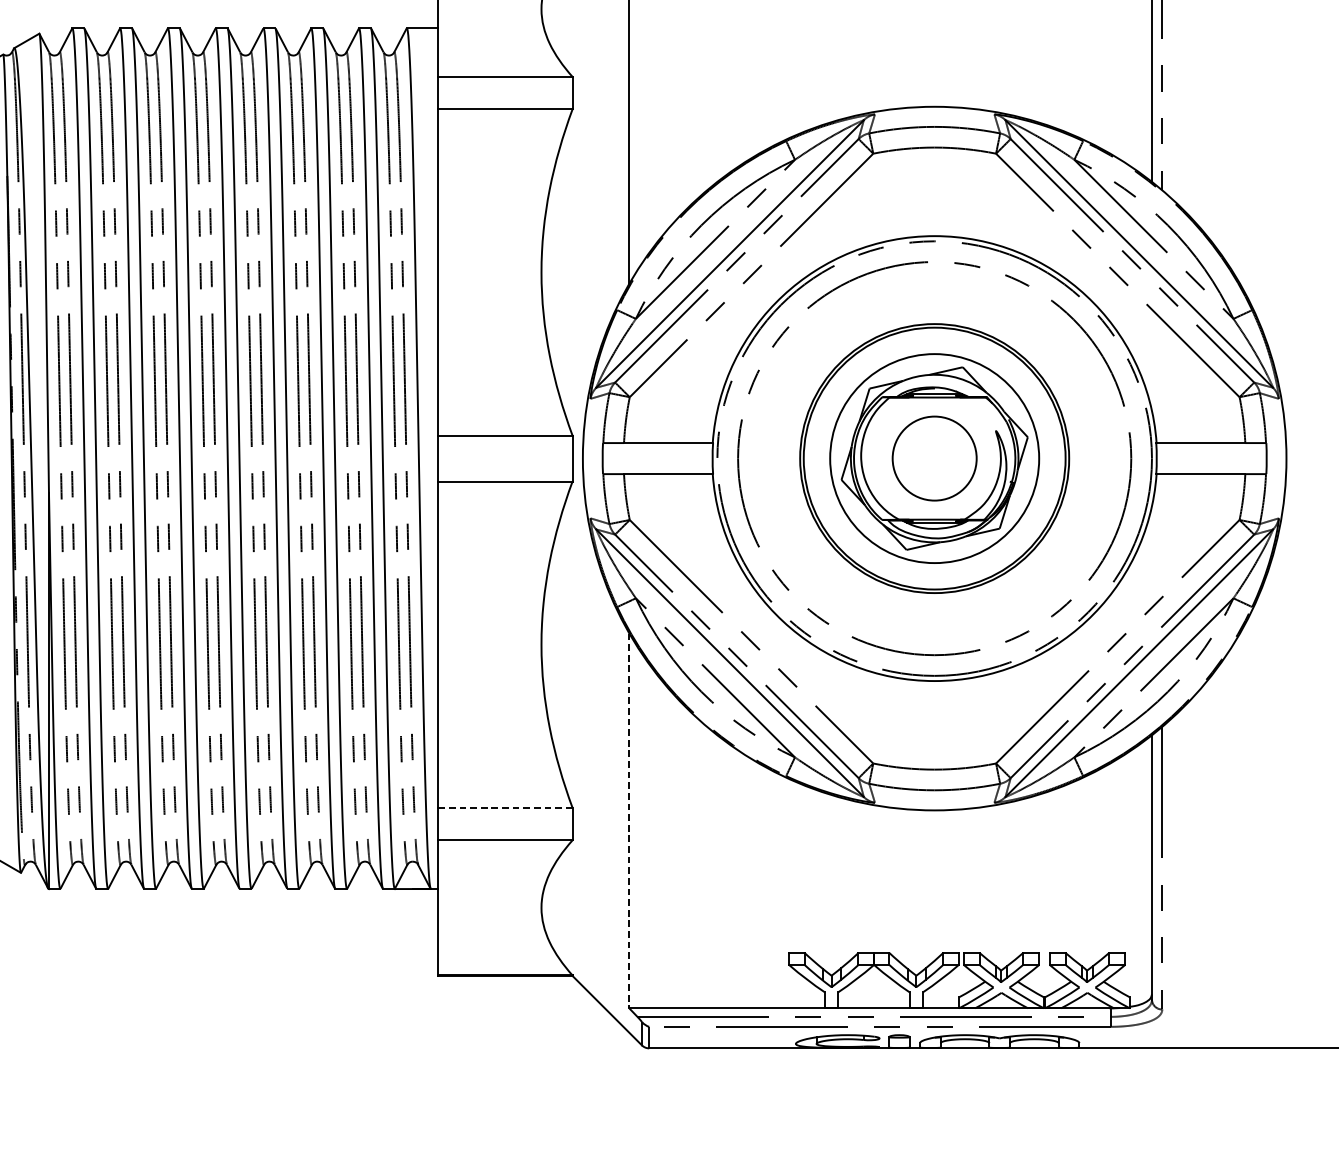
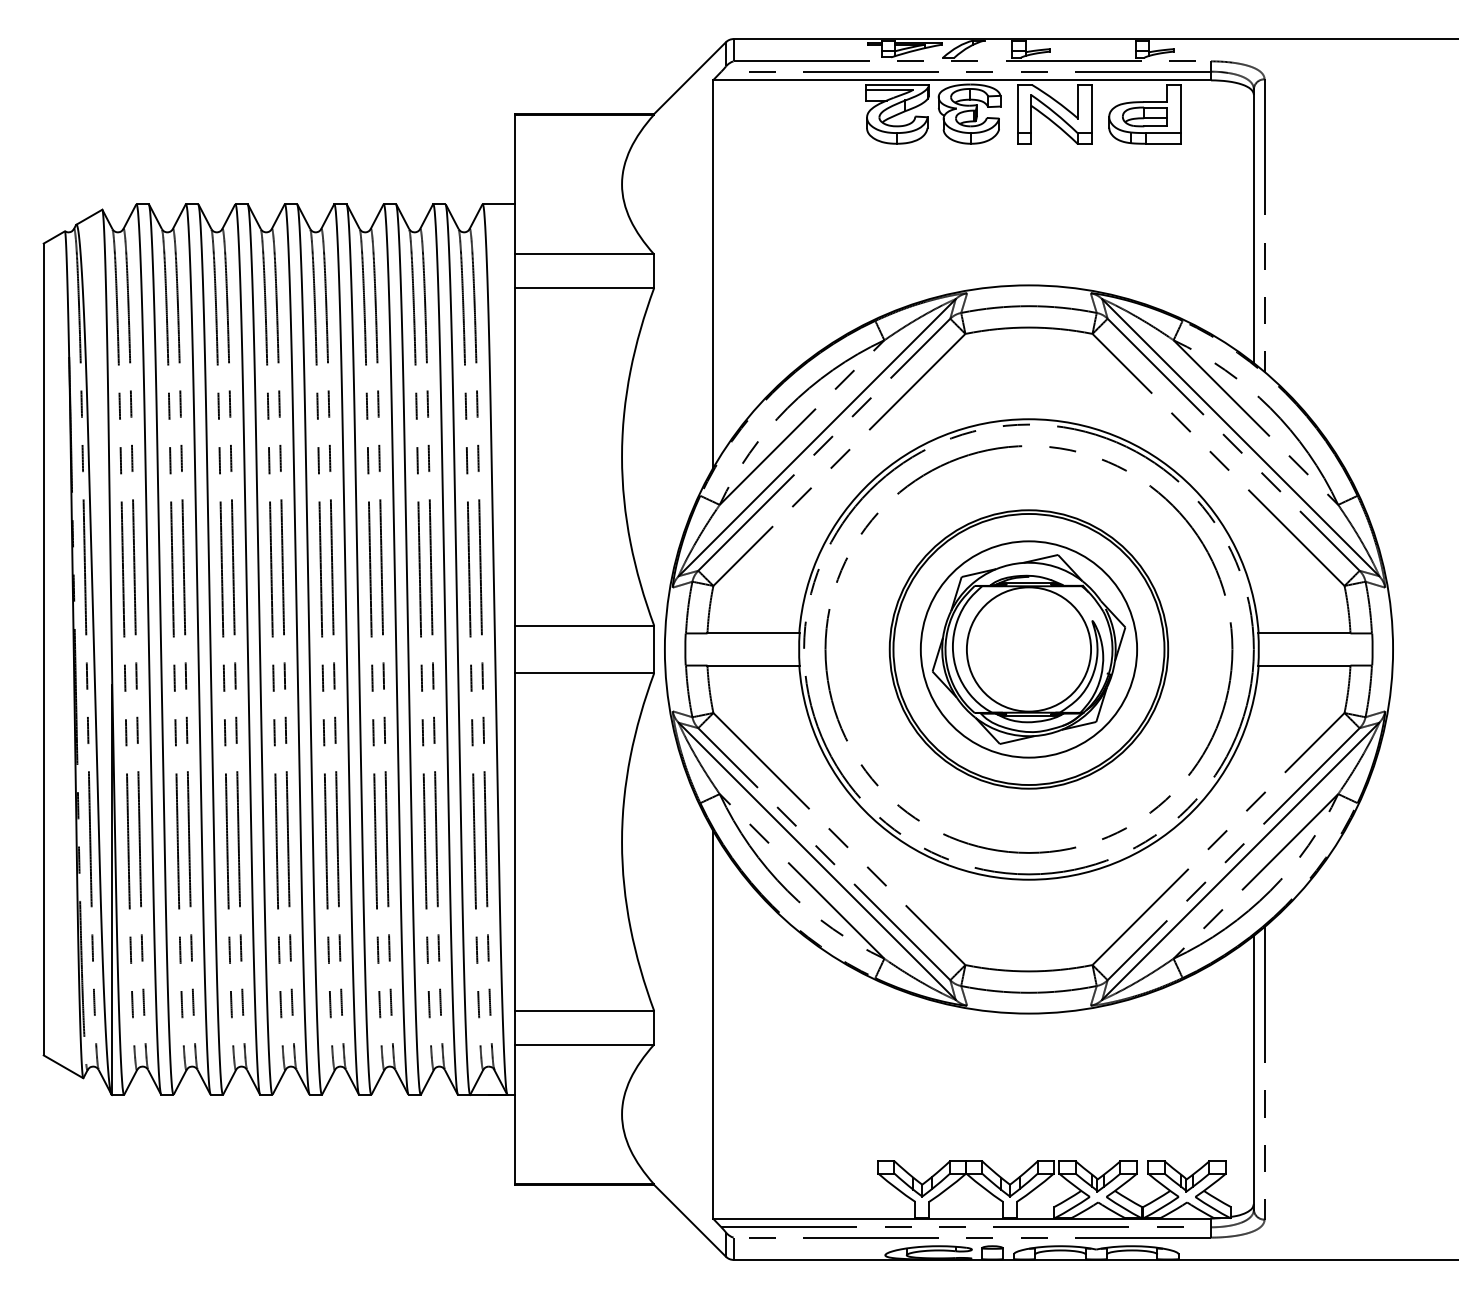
circle: (934, 458) -> (1028, 649), size x1.43
line: (505, 807) -> (584, 1010), dashed -> solid
line: (629, 821) -> (713, 1025), dashed -> solid

